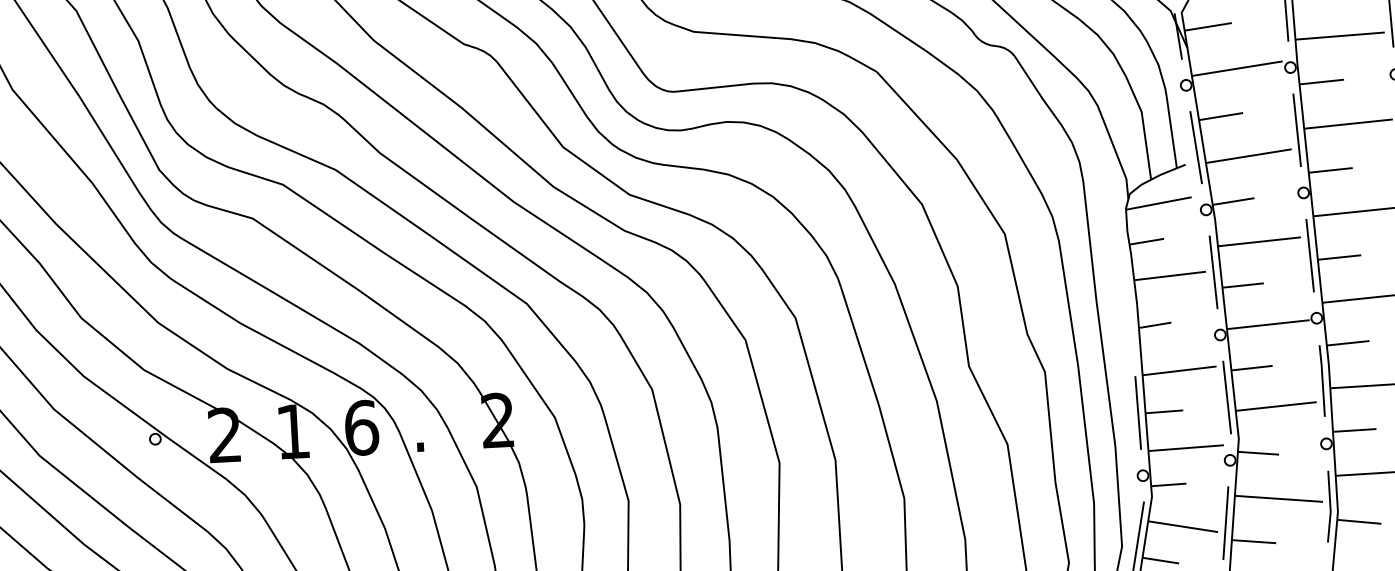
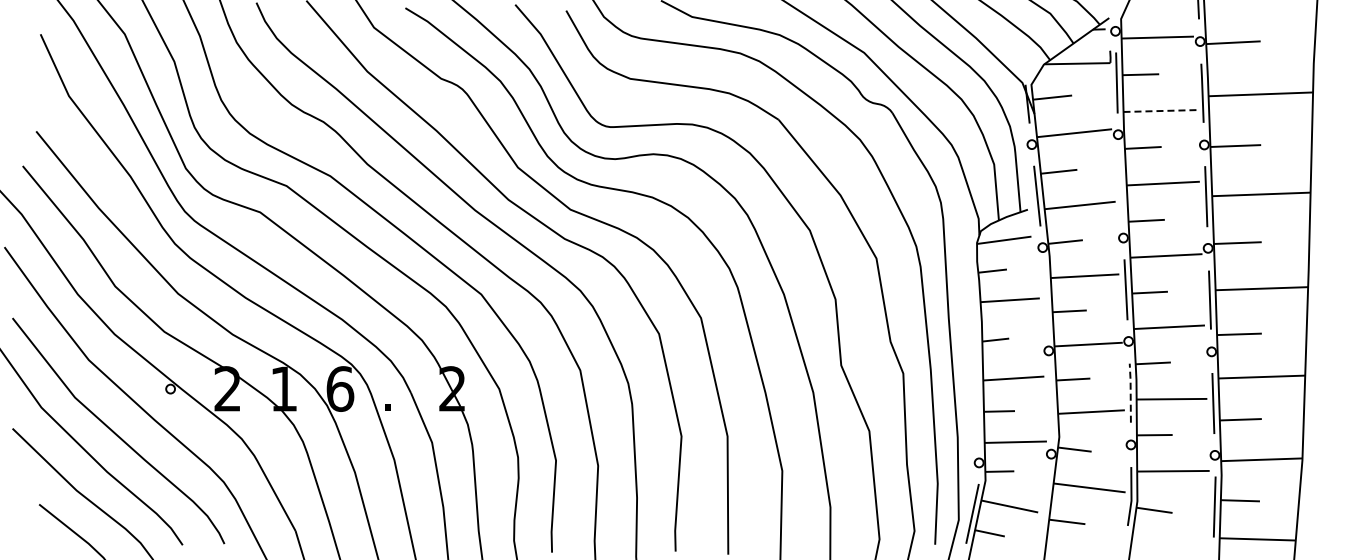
line: (1340, 36) -> (1160, 111), solid -> dashed
line: (1296, 129) -> (1120, 185), removed
line: (1212, 271) -> (1045, 298), removed
line: (1322, 380) -> (1130, 392), solid -> dashed
line: (1227, 397) -> (1051, 402), removed
line: (1137, 412) -> (977, 410), removed
line: (1225, 523) -> (1044, 505), removed

